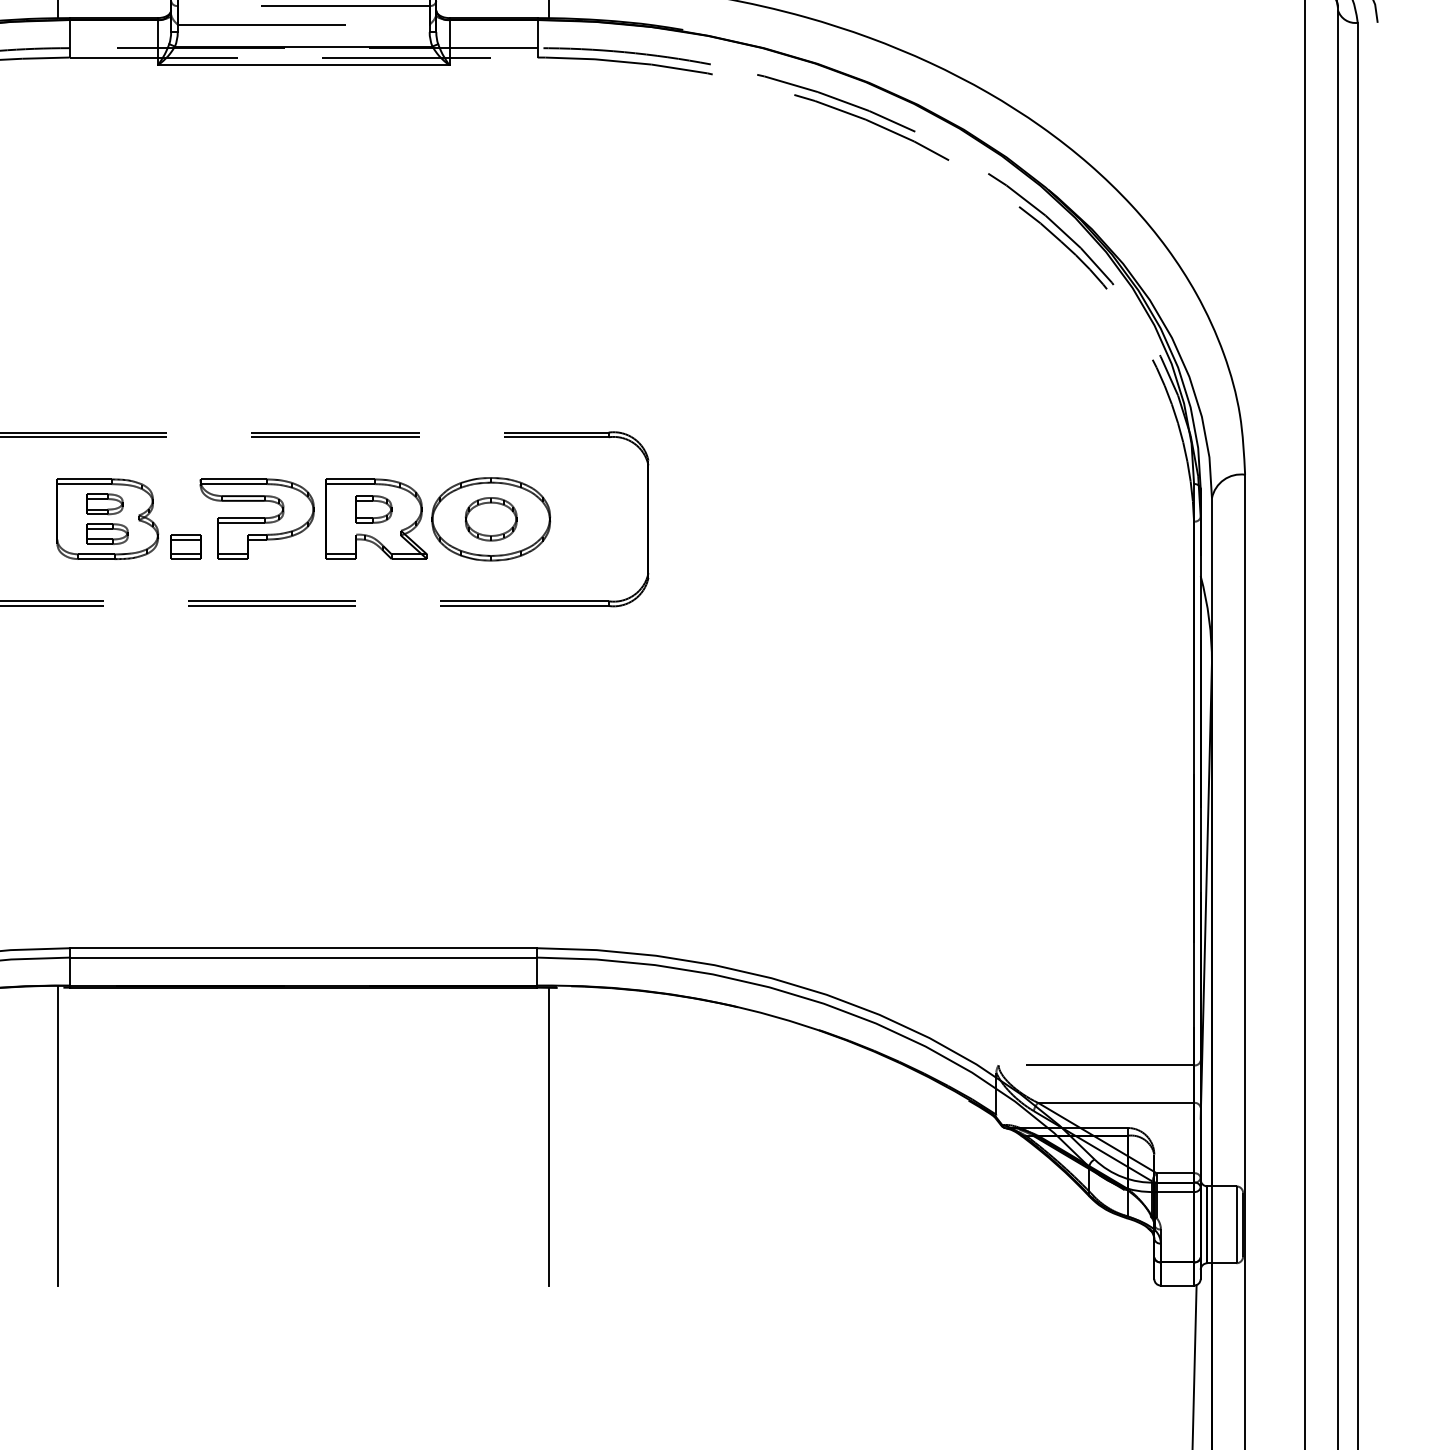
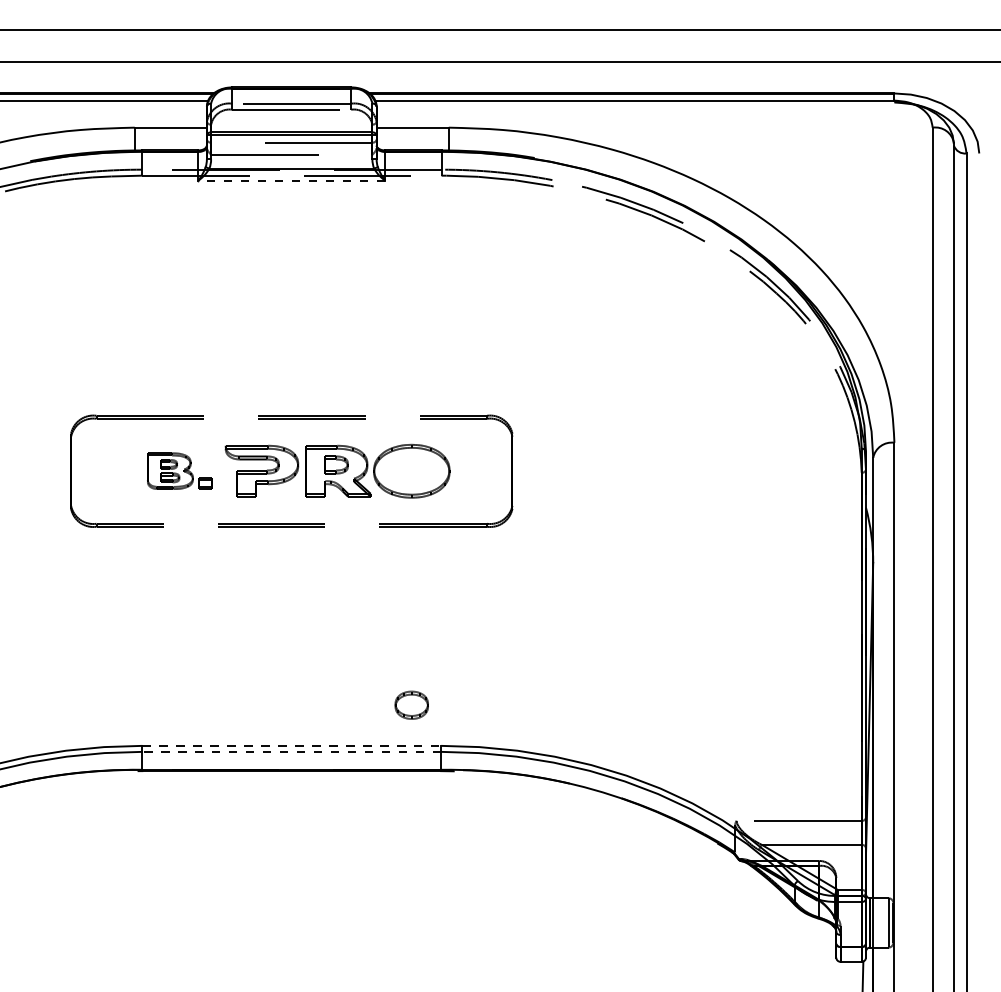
line: (303, 65) -> (291, 180), solid -> dashed
part: (128, 518) -> (179, 470), size x0.7
part: (490, 518) -> (411, 704), moved
line: (304, 947) -> (292, 745), solid -> dashed
line: (303, 957) -> (291, 751), solid -> dashed
line: (58, 1135) -> (134, 865), removed
line: (548, 1136) -> (448, 866), removed

